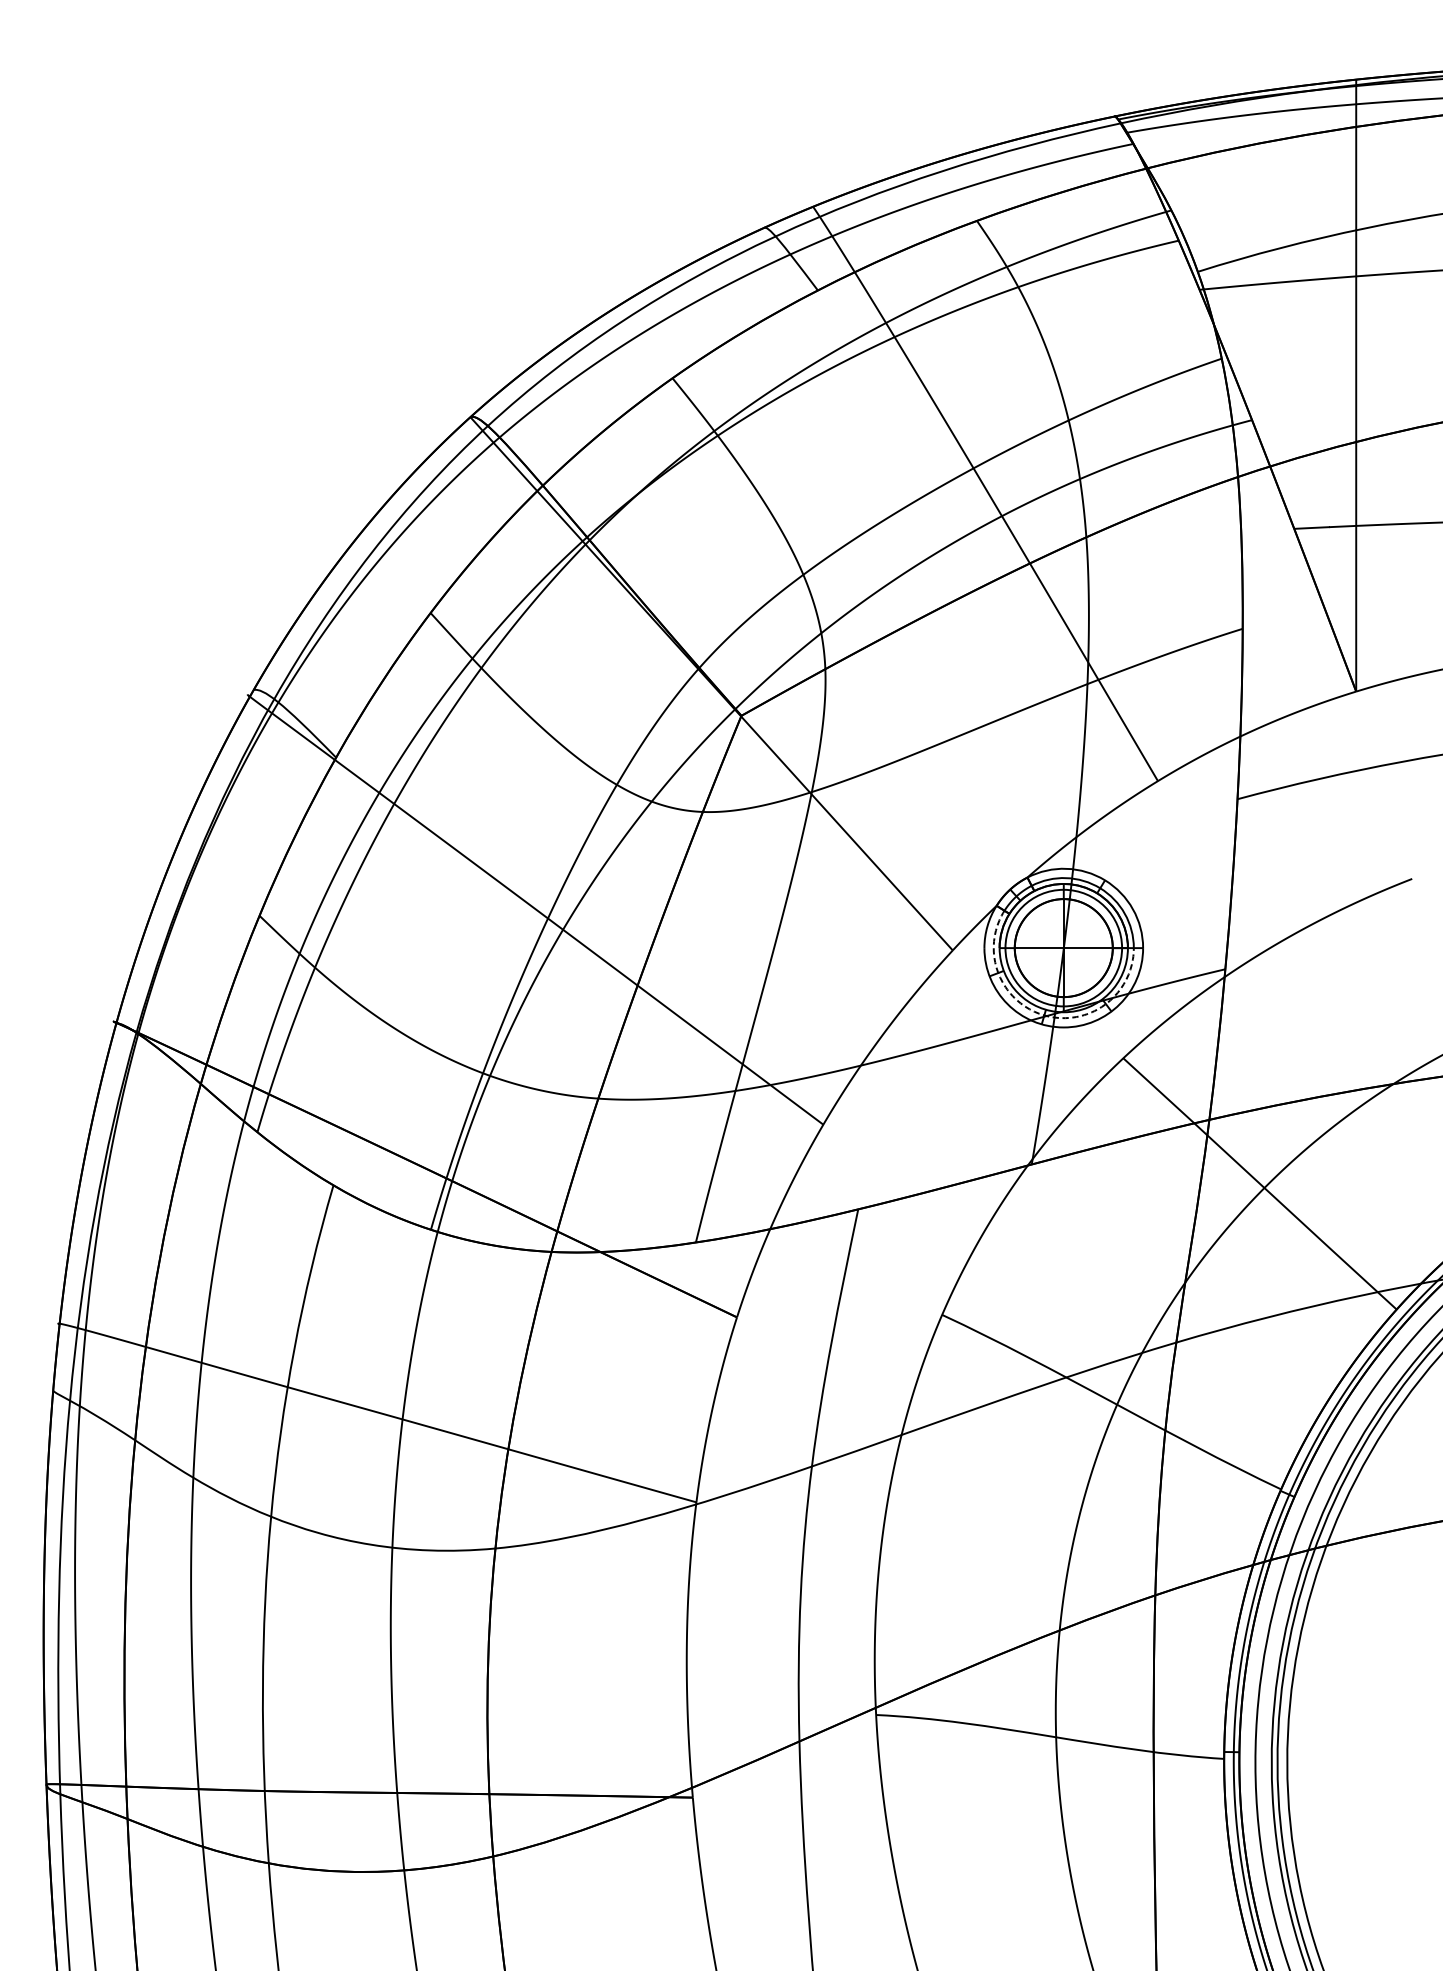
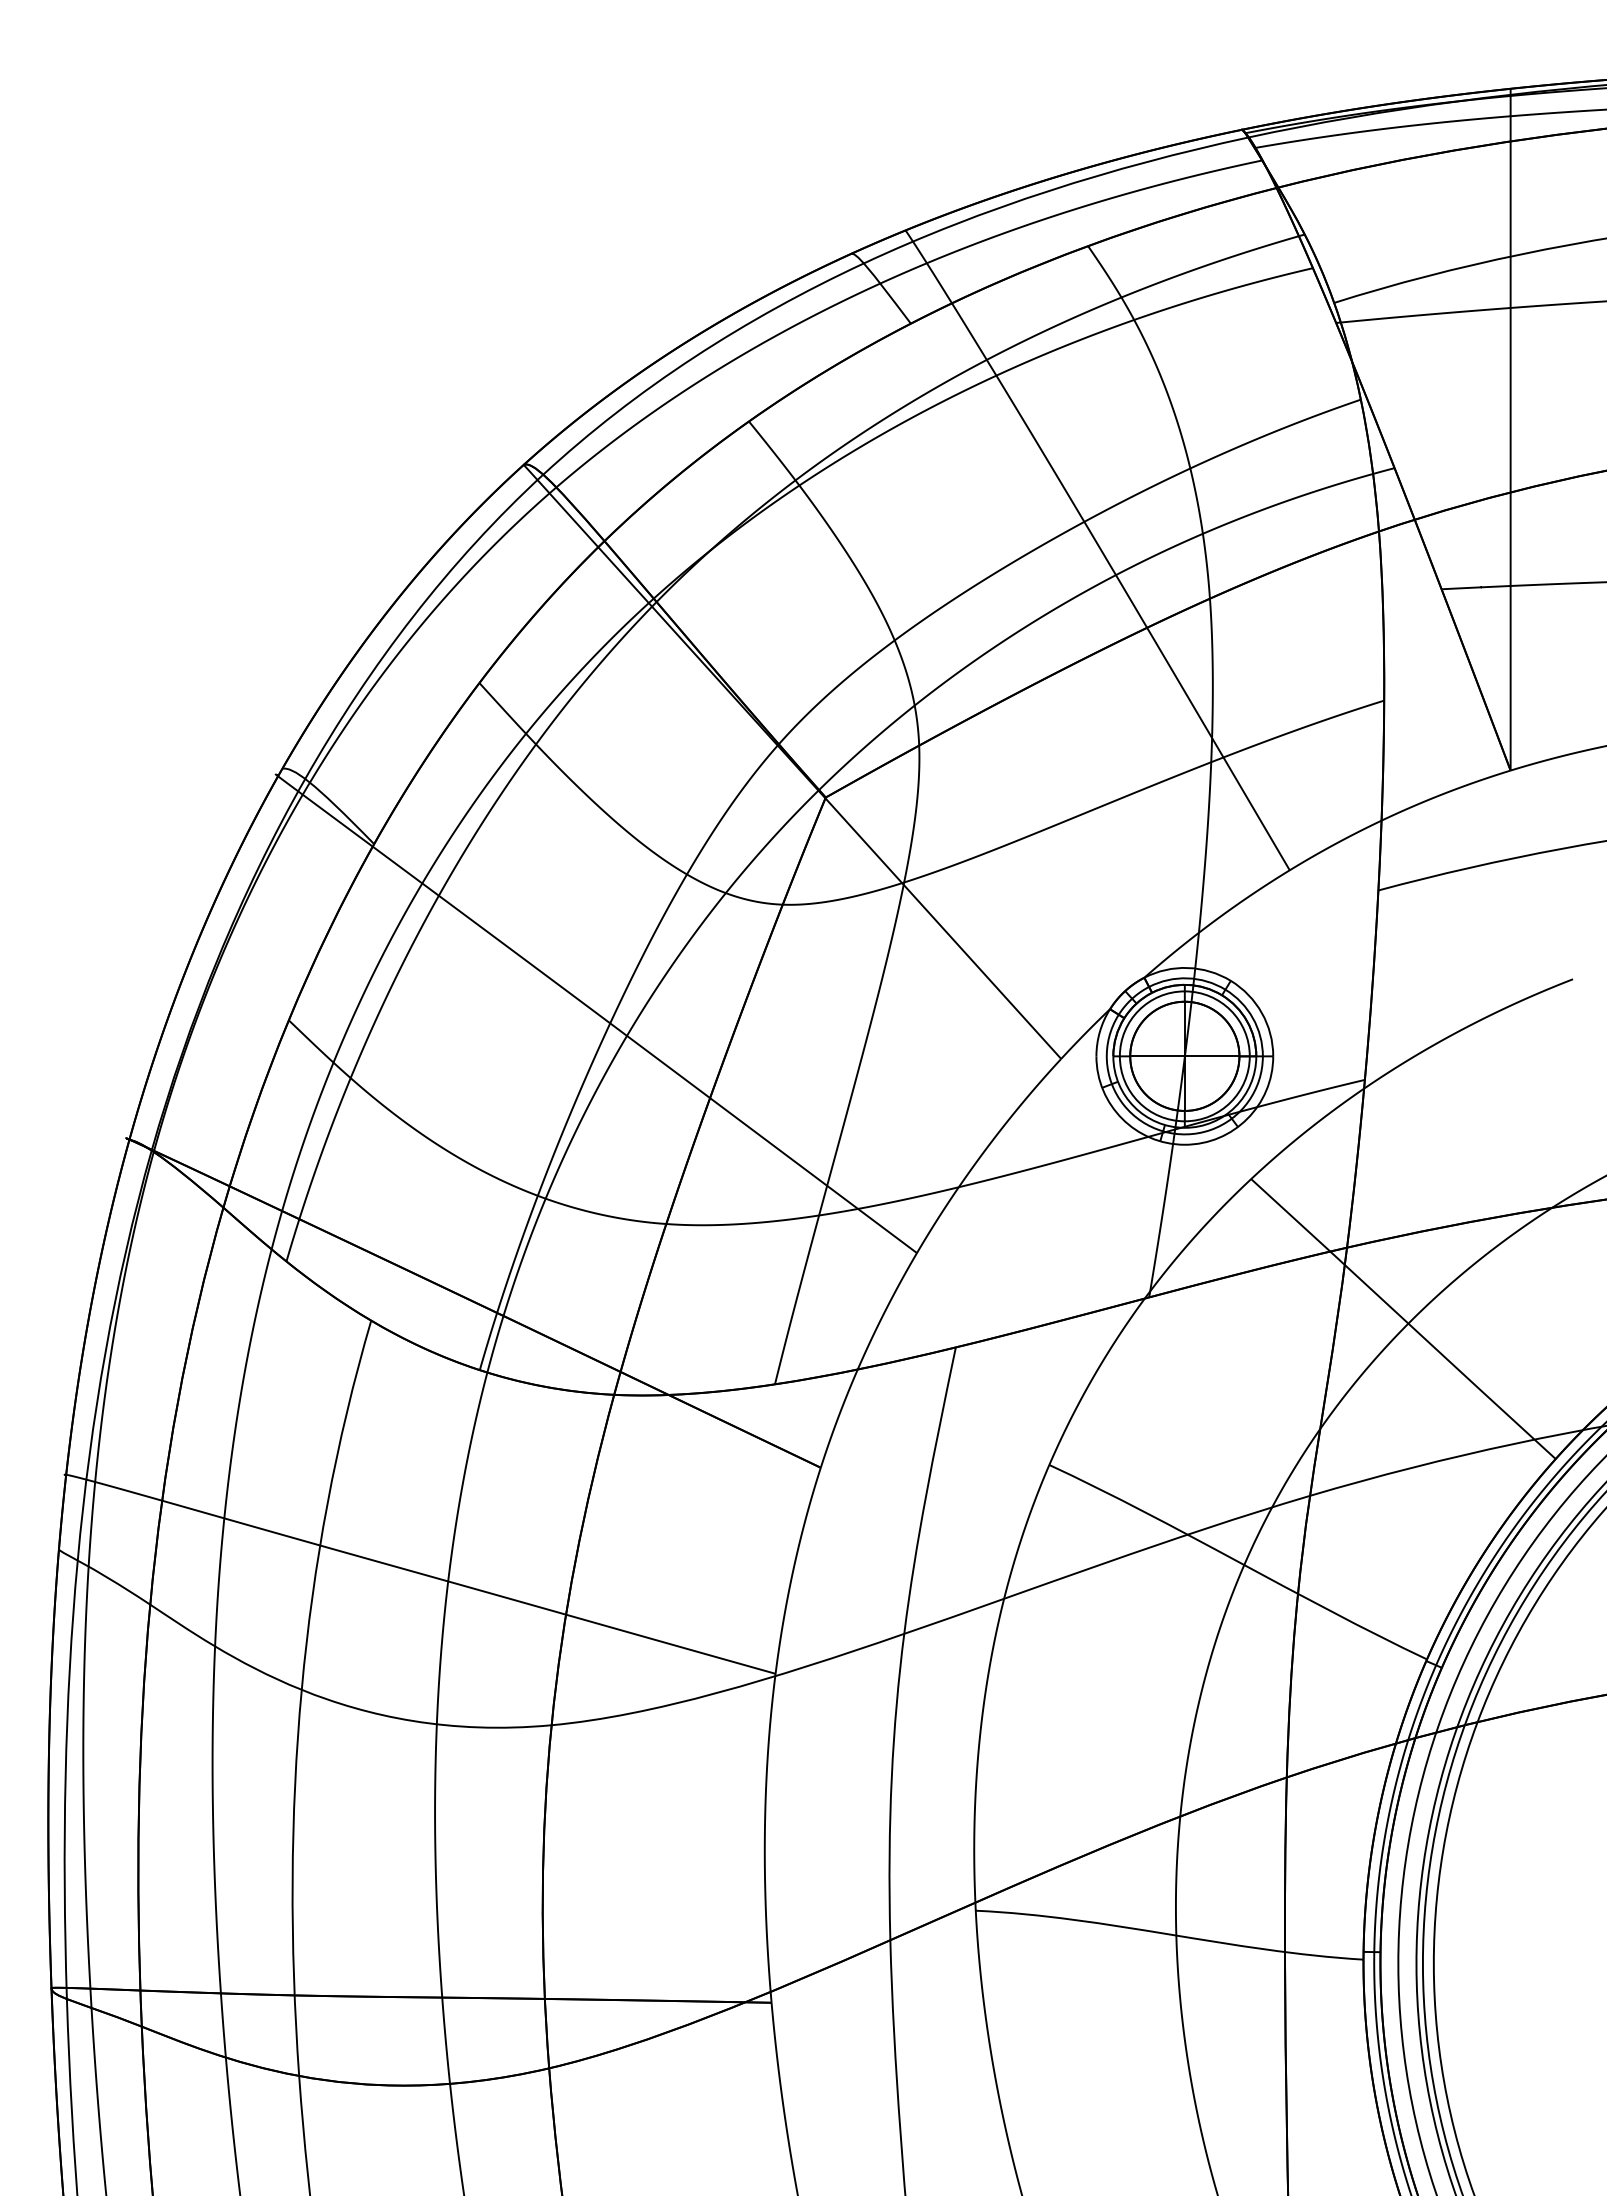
arc: (1044, 1015) -> (1163, 1131), dashed -> solid

